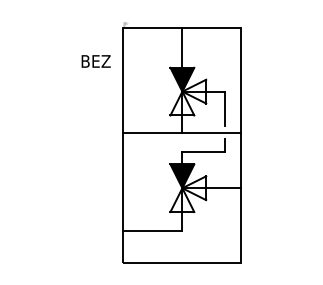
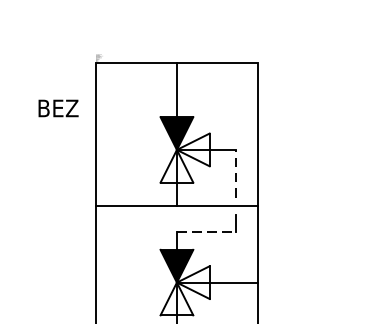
line: (225, 108) -> (236, 173), solid -> dashed
line: (203, 151) -> (205, 232), solid -> dashed

